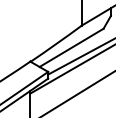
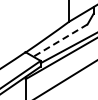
line: (71, 47) -> (60, 40), solid -> dashed

